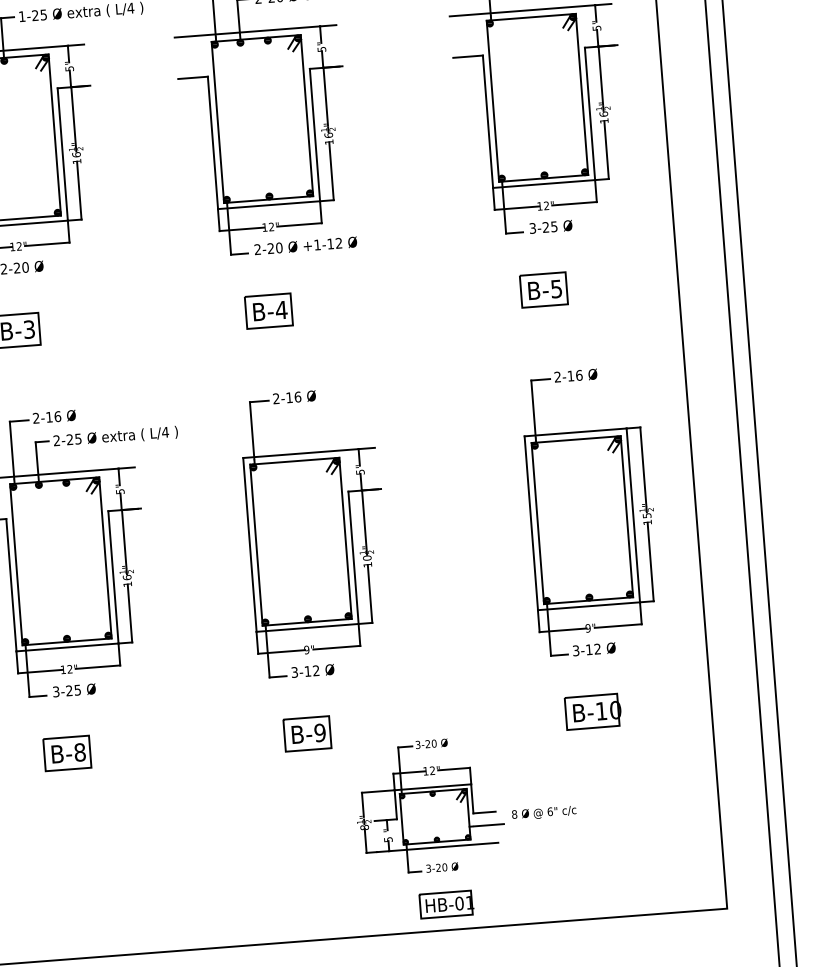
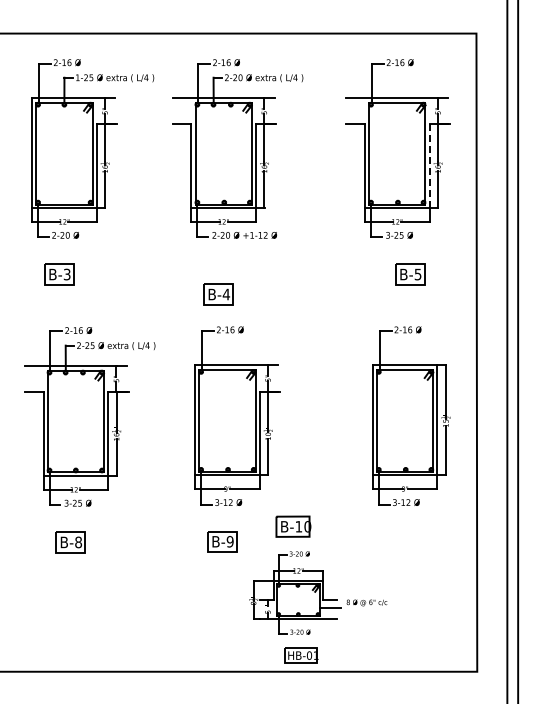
line: (590, 114) -> (429, 166), solid -> dashed
part: (544, 289) -> (410, 274), moved
part: (269, 311) -> (218, 294), moved
part: (592, 711) -> (293, 526), moved

